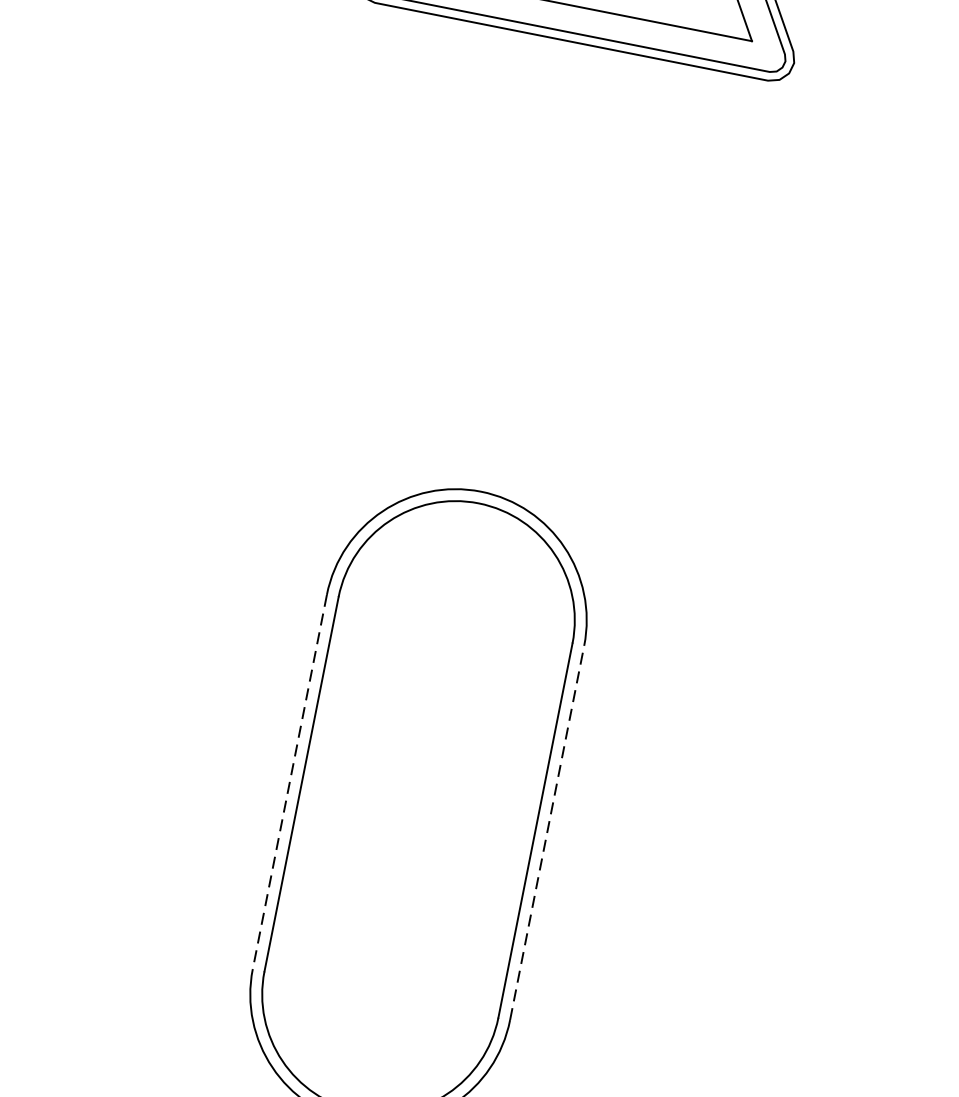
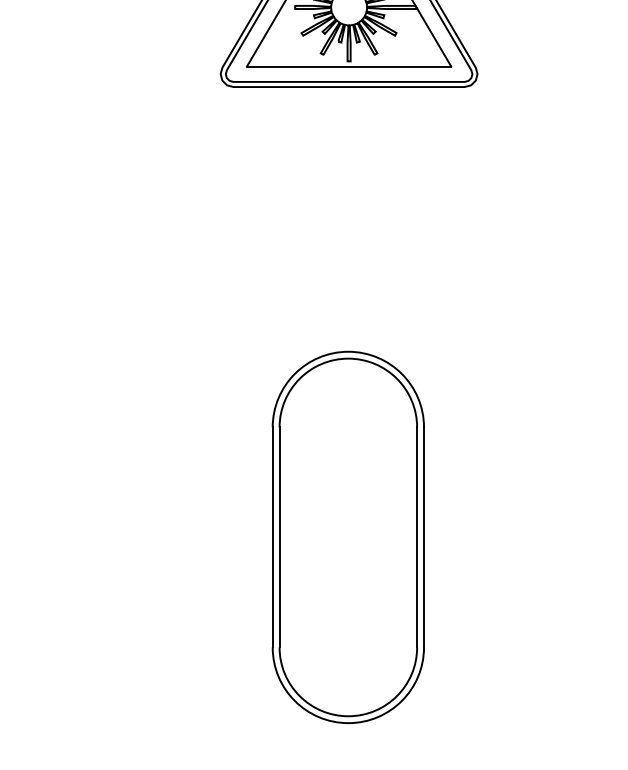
line: (289, 781) -> (272, 537), dashed -> solid
line: (548, 831) -> (424, 536), dashed -> solid

